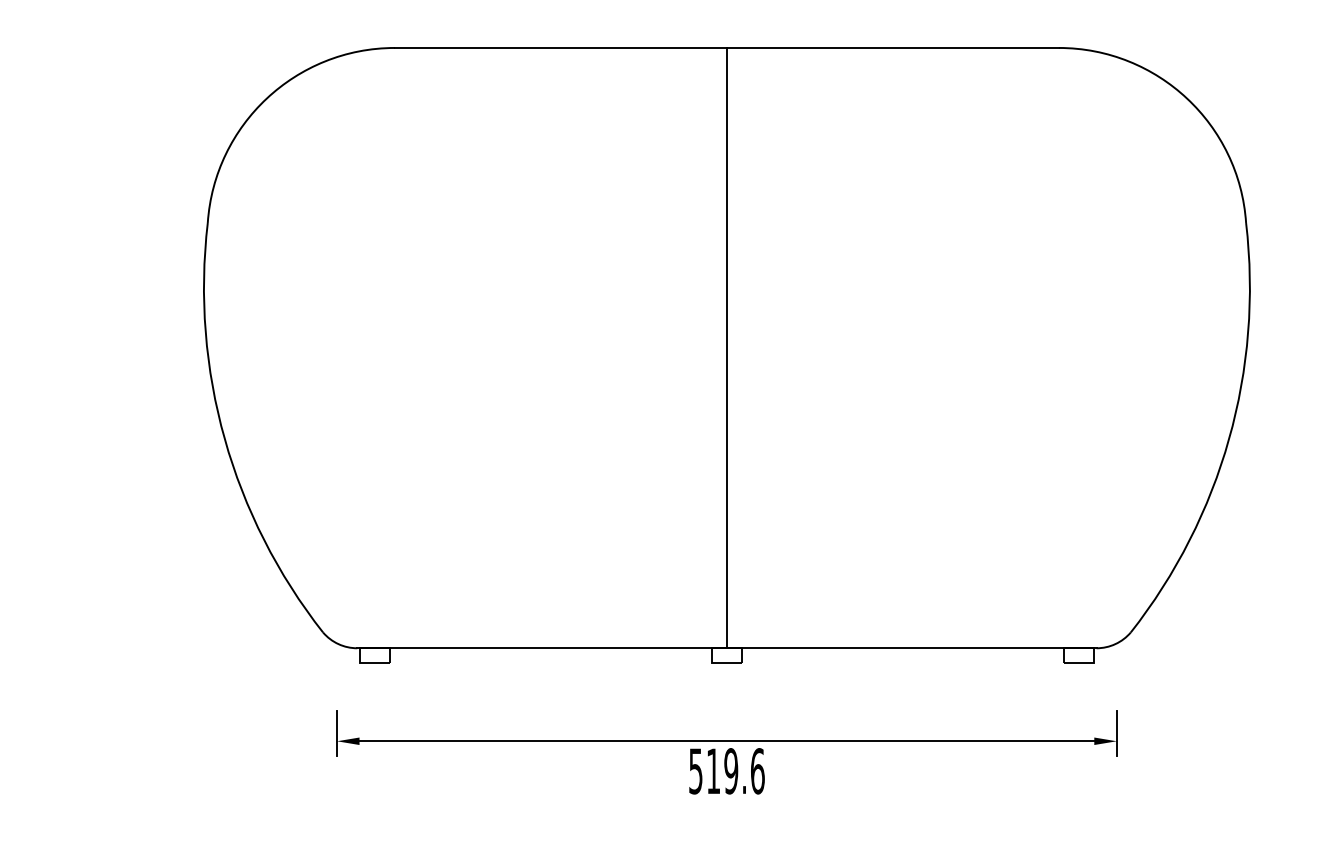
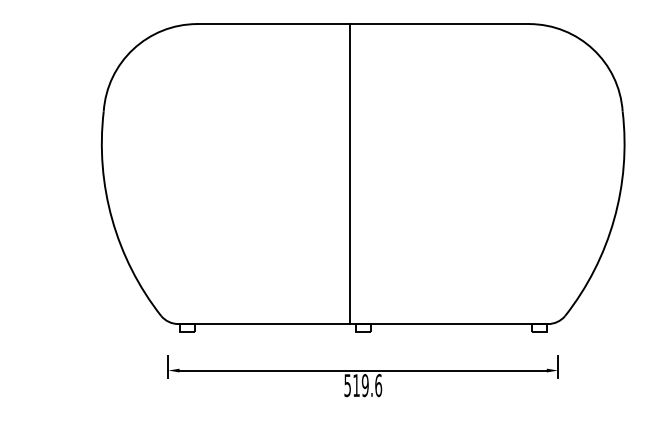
line: (727, 348) -> (350, 174), moved

